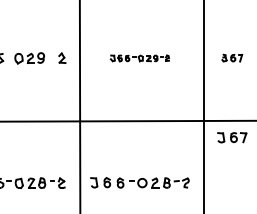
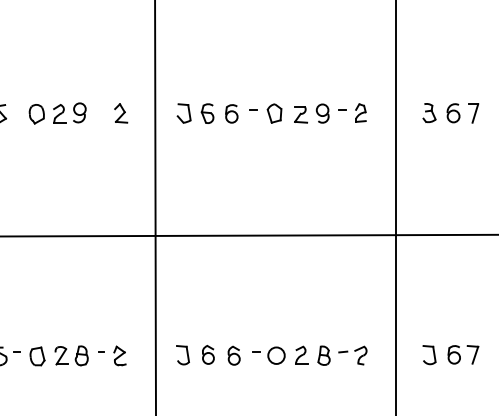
part: (232, 57) -> (451, 111), size x1.43
part: (139, 58) -> (270, 113), size x1.67
part: (232, 137) -> (451, 354), moved

